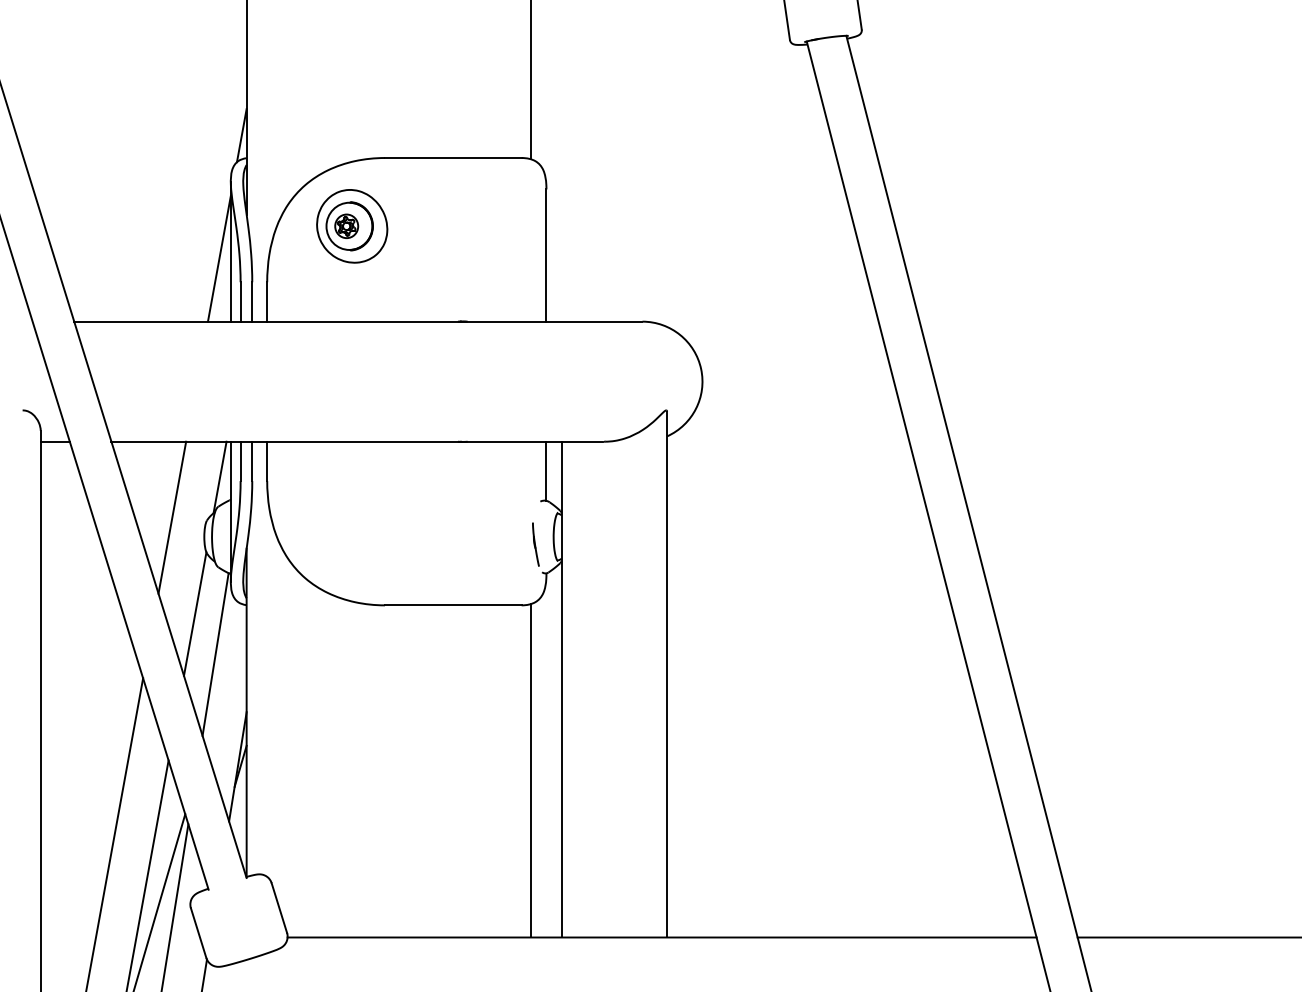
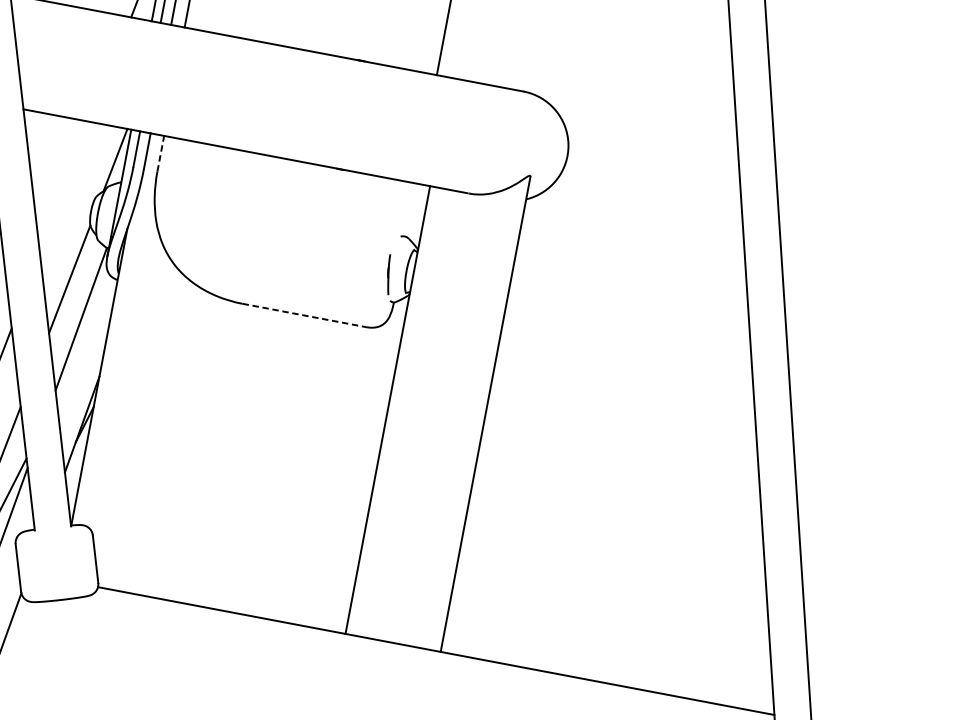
line: (267, 461) -> (161, 153), solid -> dashed
line: (546, 470) -> (411, 209), removed
line: (172, 517) -> (65, 188), removed
line: (453, 605) -> (304, 315), solid -> dashed
line: (530, 770) -> (345, 477), removed

